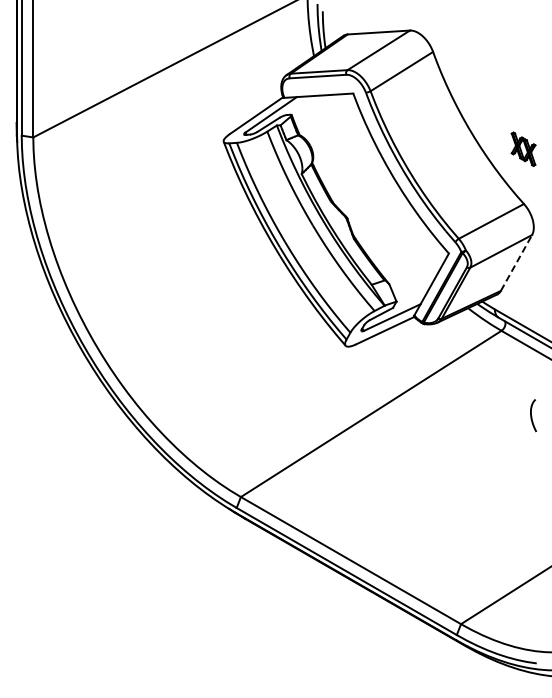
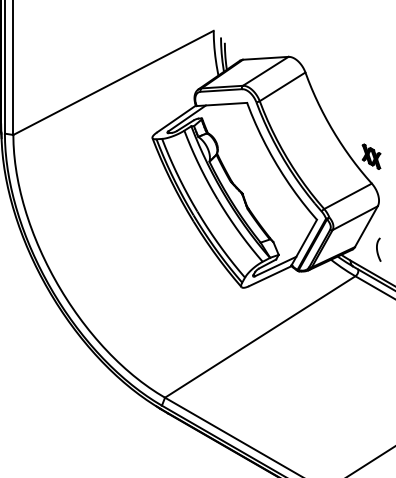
part: (523, 148) -> (371, 156), moved
line: (516, 262) -> (366, 226), dashed -> solid
curve: (532, 416) -> (378, 250), moved

